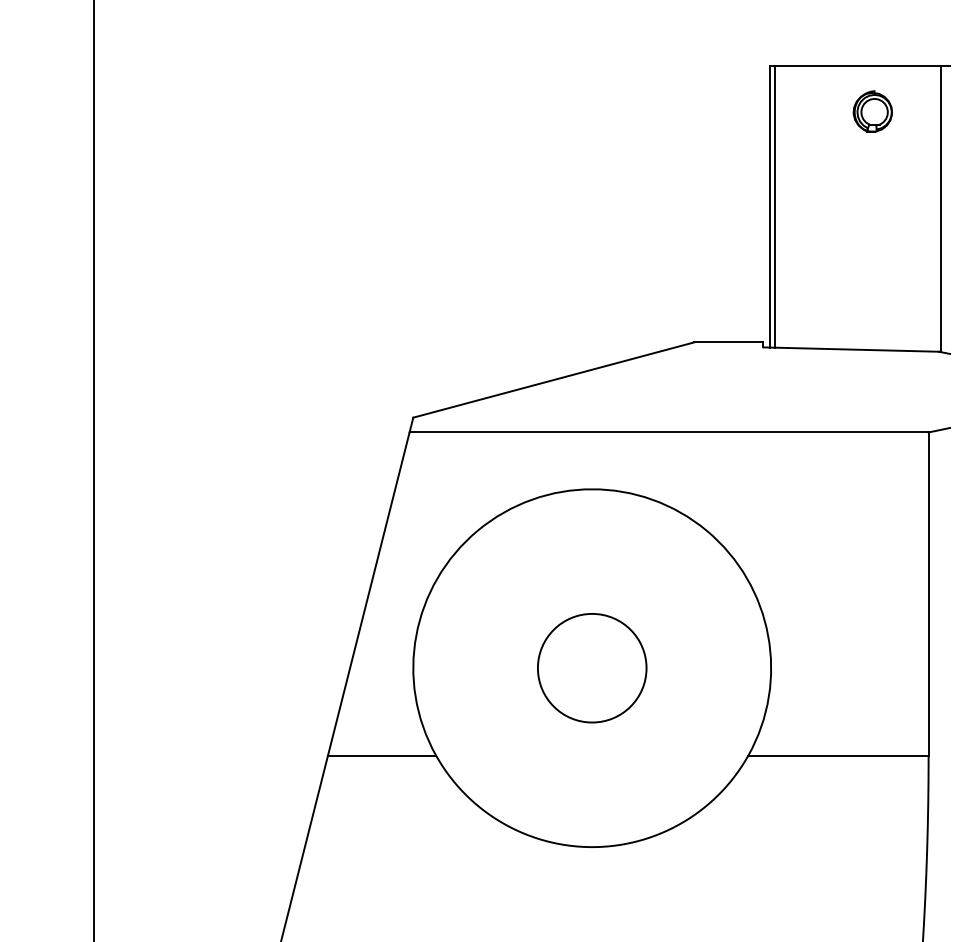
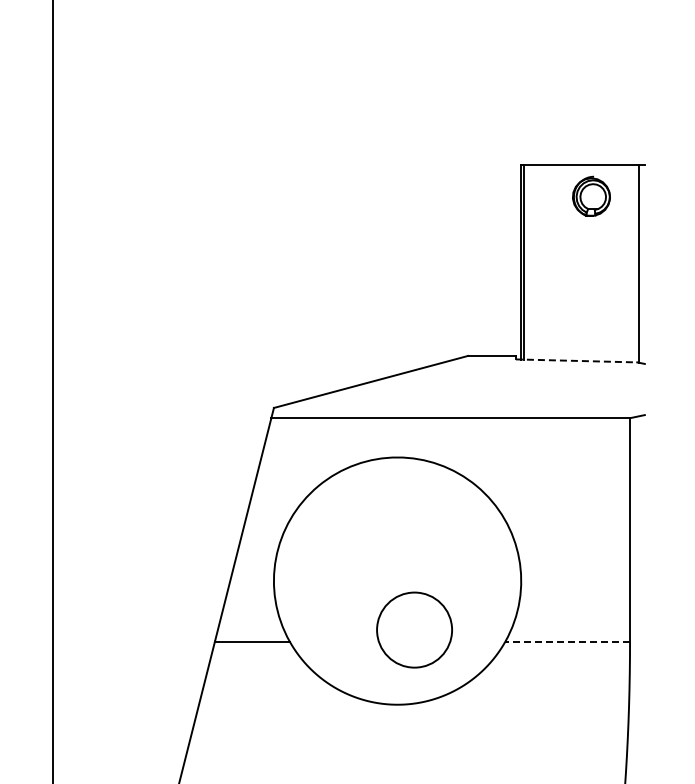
part: (872, 111) -> (591, 196), size x1.4
line: (851, 348) -> (576, 360), solid -> dashed
circle: (592, 667) -> (414, 629), moved
line: (838, 755) -> (567, 641), solid -> dashed

